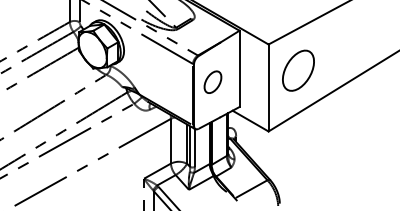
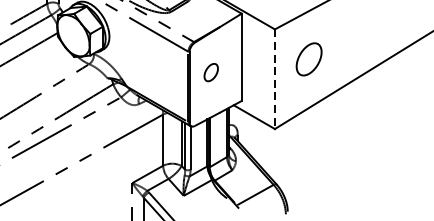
part: (298, 70) -> (309, 59), size x0.7
part: (212, 81) -> (210, 71), size x0.7
line: (268, 88) -> (274, 79), solid -> dashed

